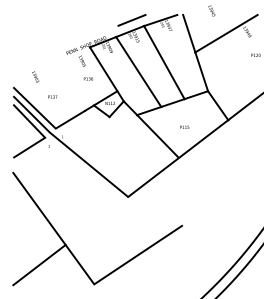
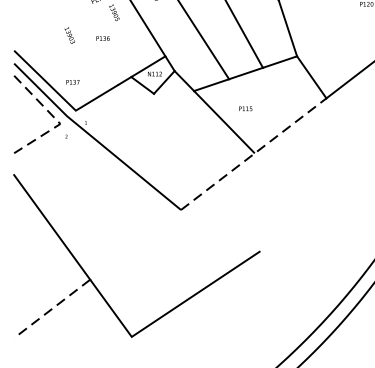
text: (35, 76) -> (69, 34), moved
text: (88, 78) -> (103, 37), moved
text: (52, 96) -> (72, 81), moved
text: (184, 126) -> (245, 107), moved
line: (43, 135) -> (58, 120), solid -> dashed
line: (178, 158) -> (254, 154), solid -> dashed
line: (39, 265) -> (52, 309), solid -> dashed

